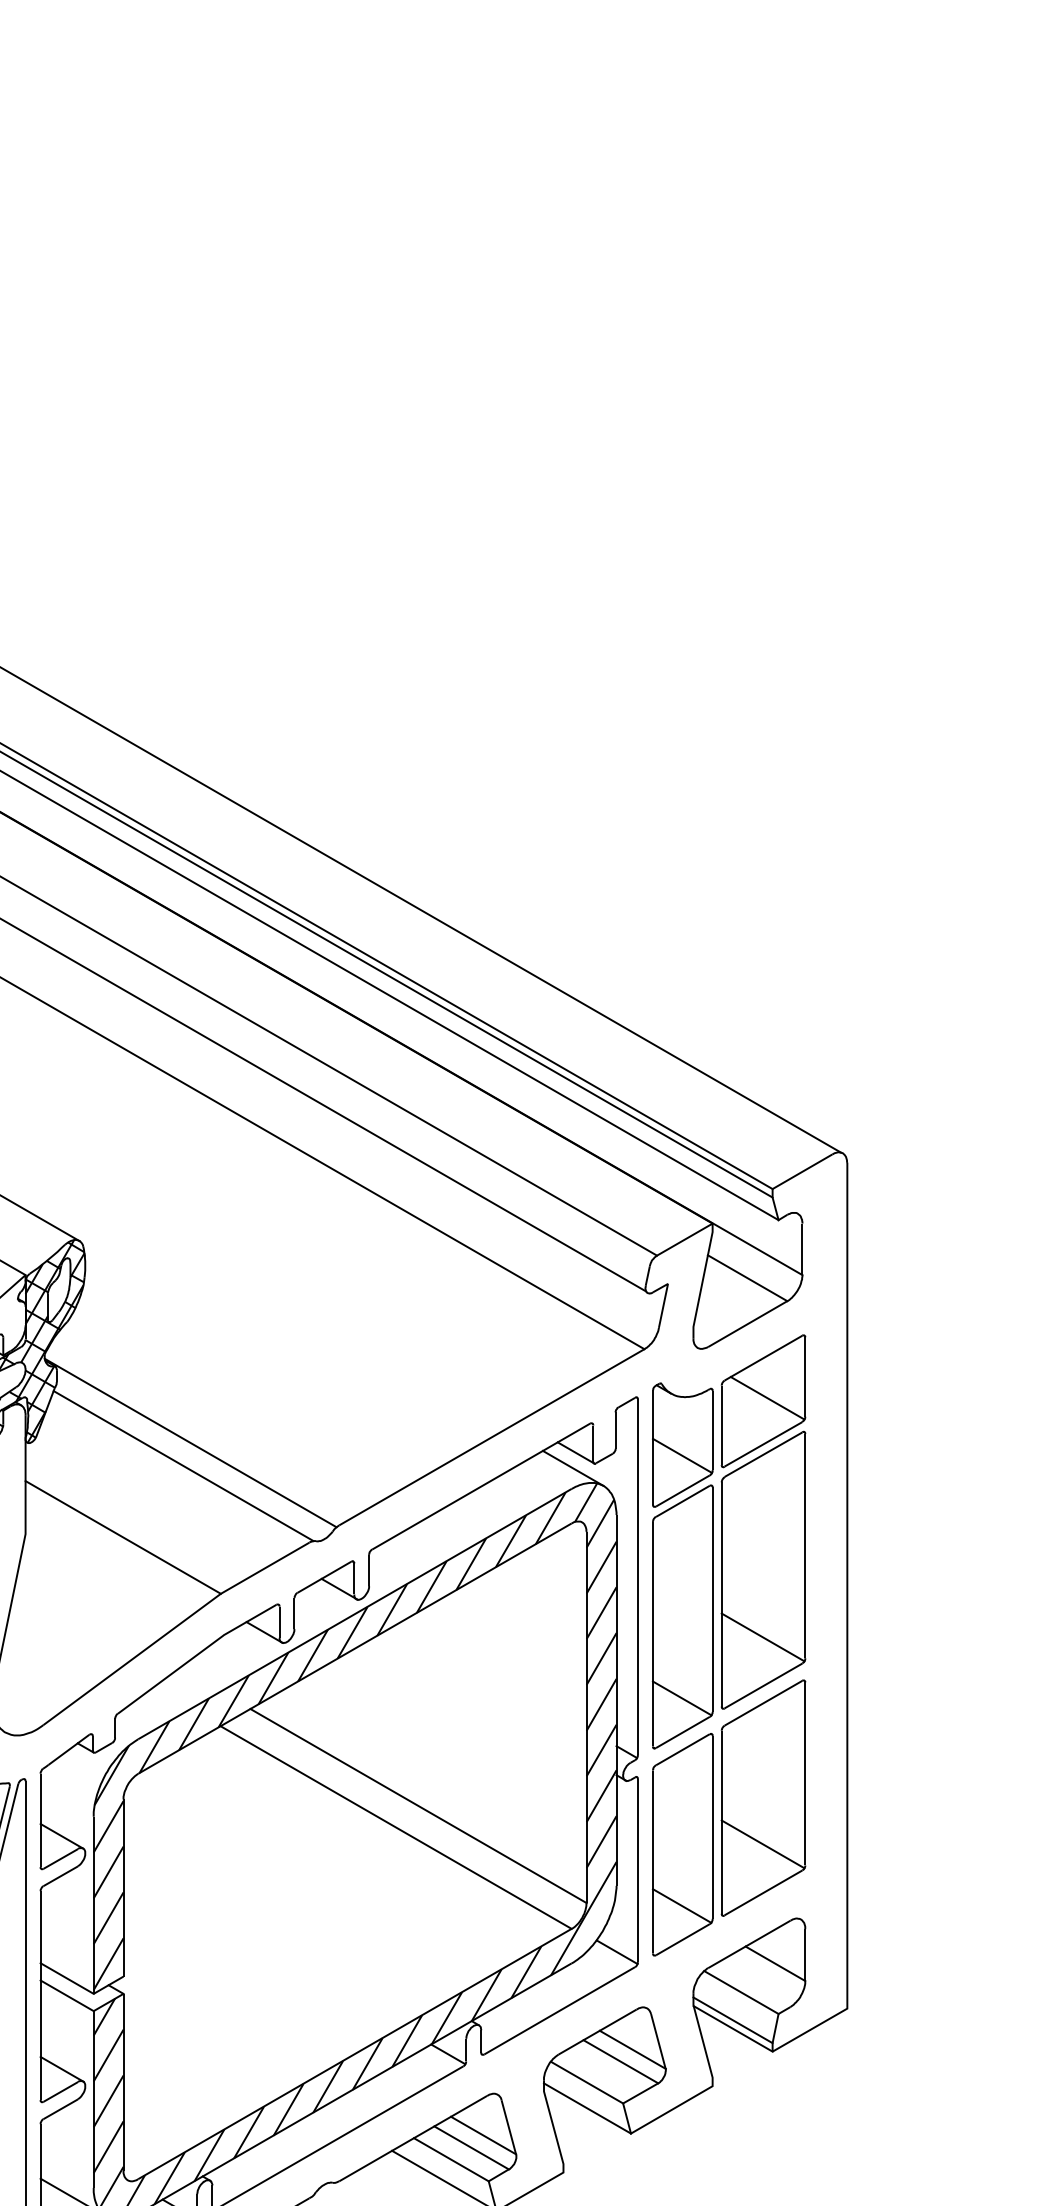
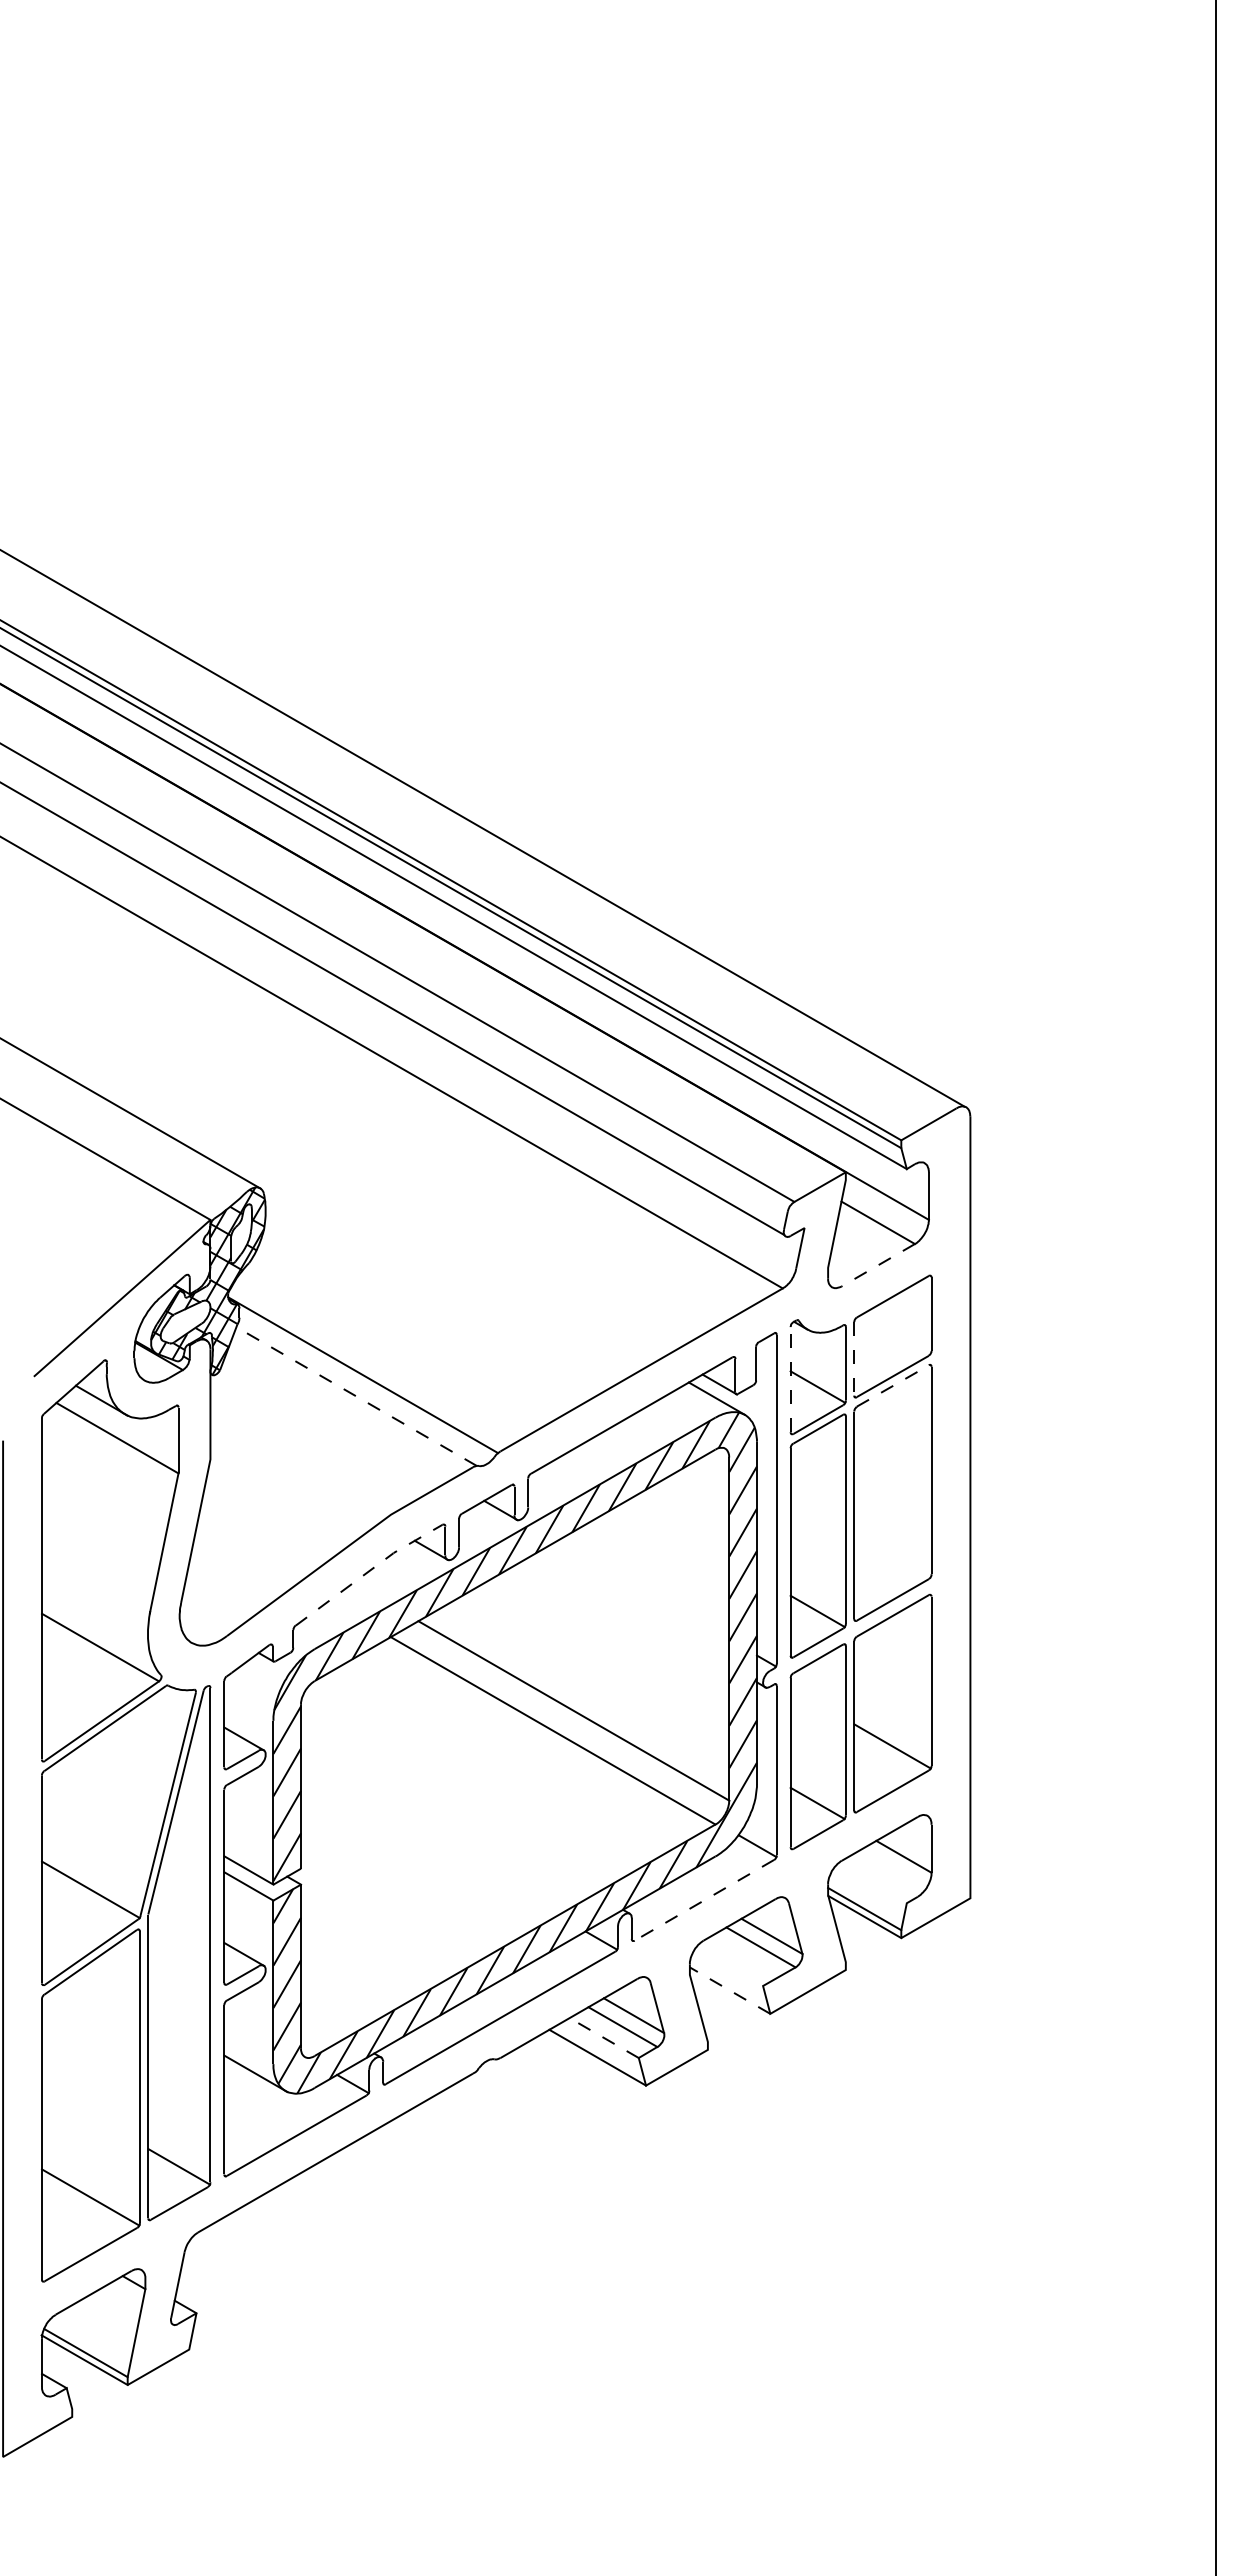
line: (746, 1324) -> (877, 1265), solid -> dashed
line: (767, 1397) -> (896, 1333), removed
line: (721, 1424) -> (854, 1358), solid -> dashed
line: (652, 1447) -> (790, 1379), solid -> dashed
line: (764, 1454) -> (893, 1385), solid -> dashed
line: (183, 1466) -> (356, 1396), solid -> dashed
line: (122, 1537) -> (300, 1462), removed
line: (763, 1636) -> (892, 1554), removed
line: (196, 1655) -> (368, 1571), solid -> dashed
line: (741, 1992) -> (872, 1883), removed
line: (559, 2011) -> (704, 1900), solid -> dashed
line: (586, 2082) -> (729, 1966), removed
line: (586, 2108) -> (729, 1990), solid -> dashed
line: (451, 2160) -> (604, 2038), solid -> dashed

